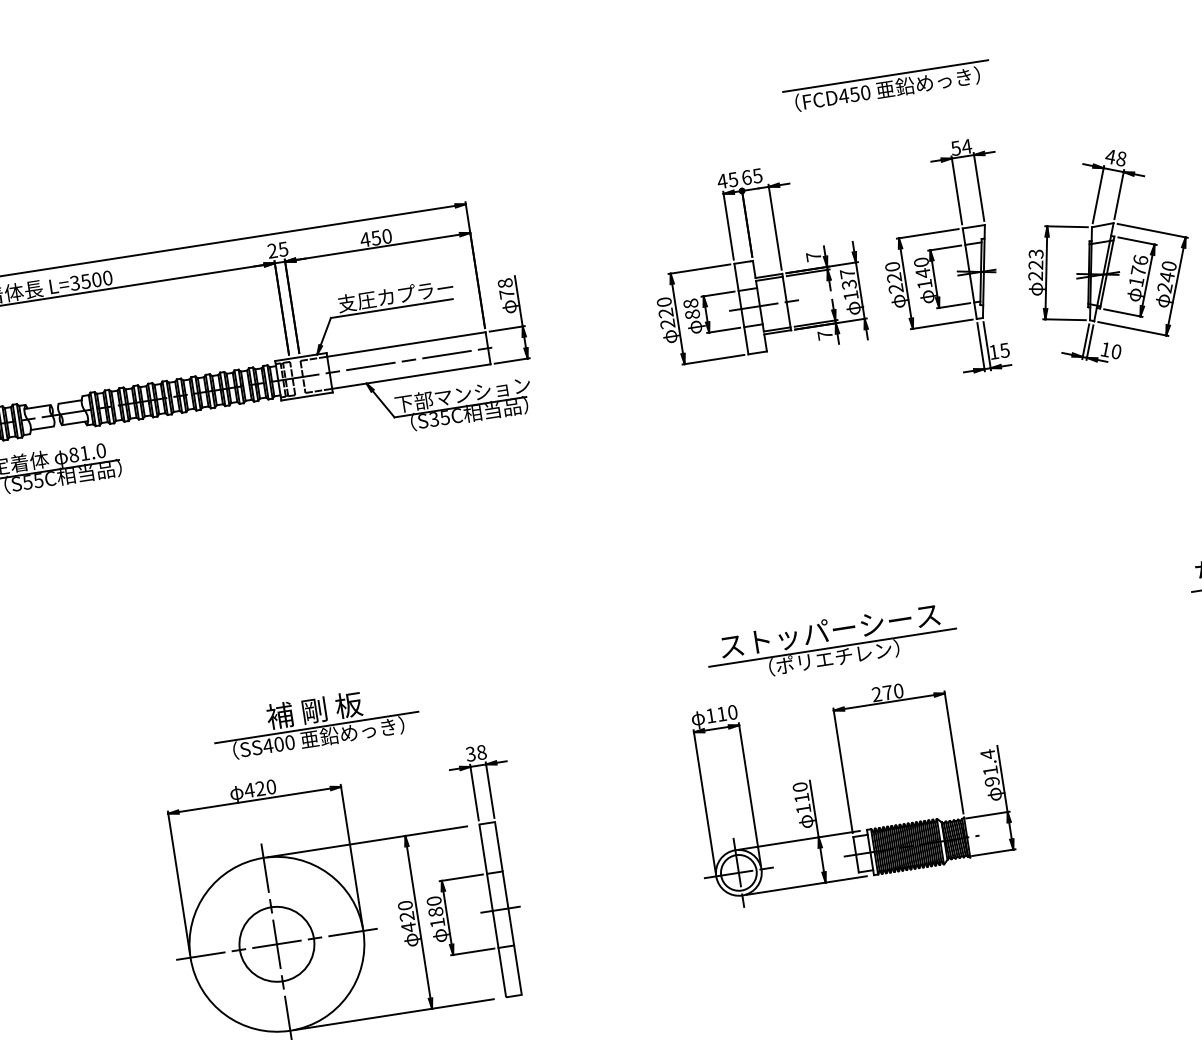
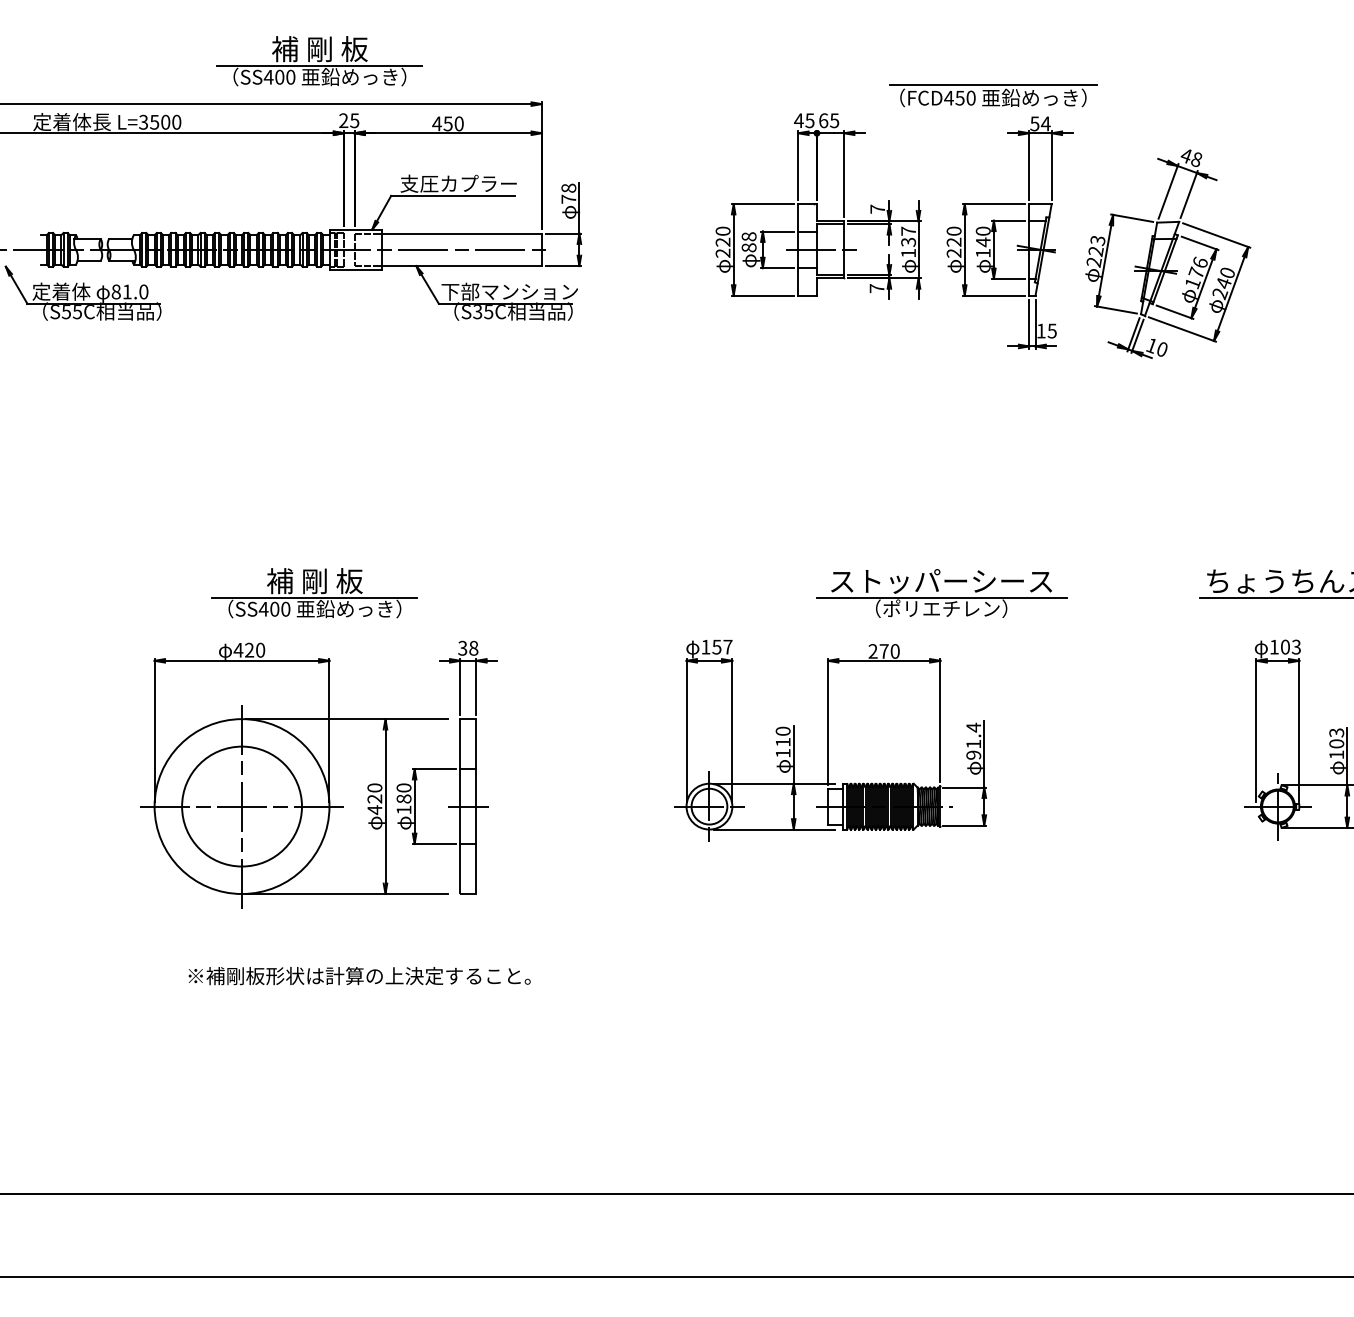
part: (887, 86) -> (993, 95), moved
part: (239, 196) -> (319, 61), added
part: (831, 642) -> (941, 593), moved
text: (727, 712) -> (722, 646), 110 -> 157
circle: (276, 944) -> (241, 806), size x1.6

